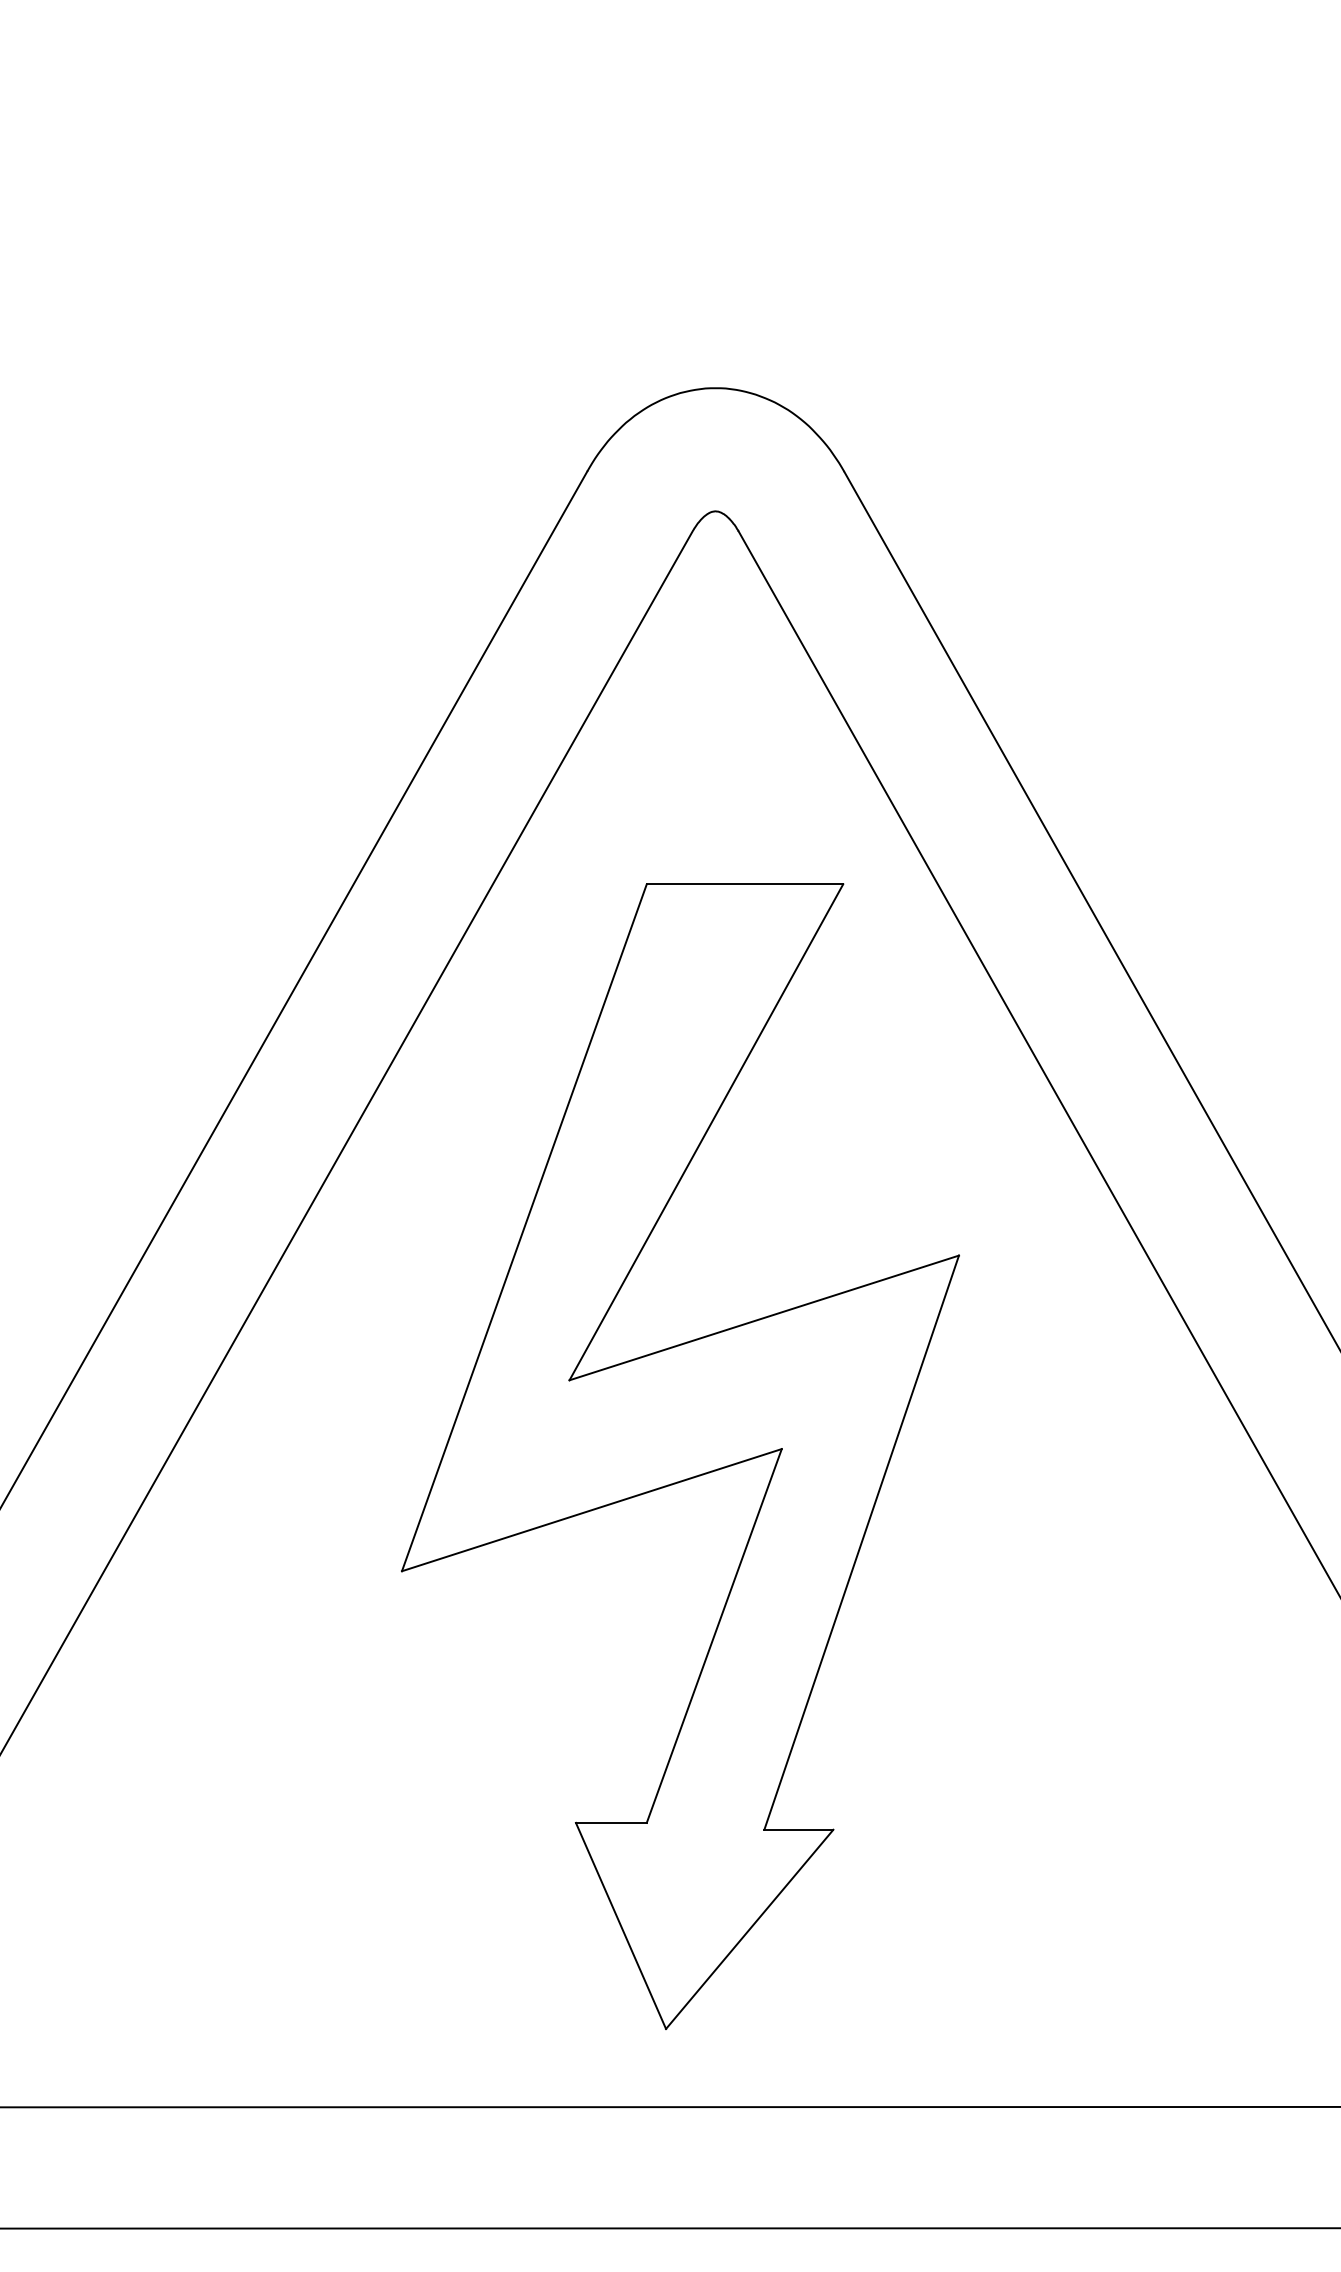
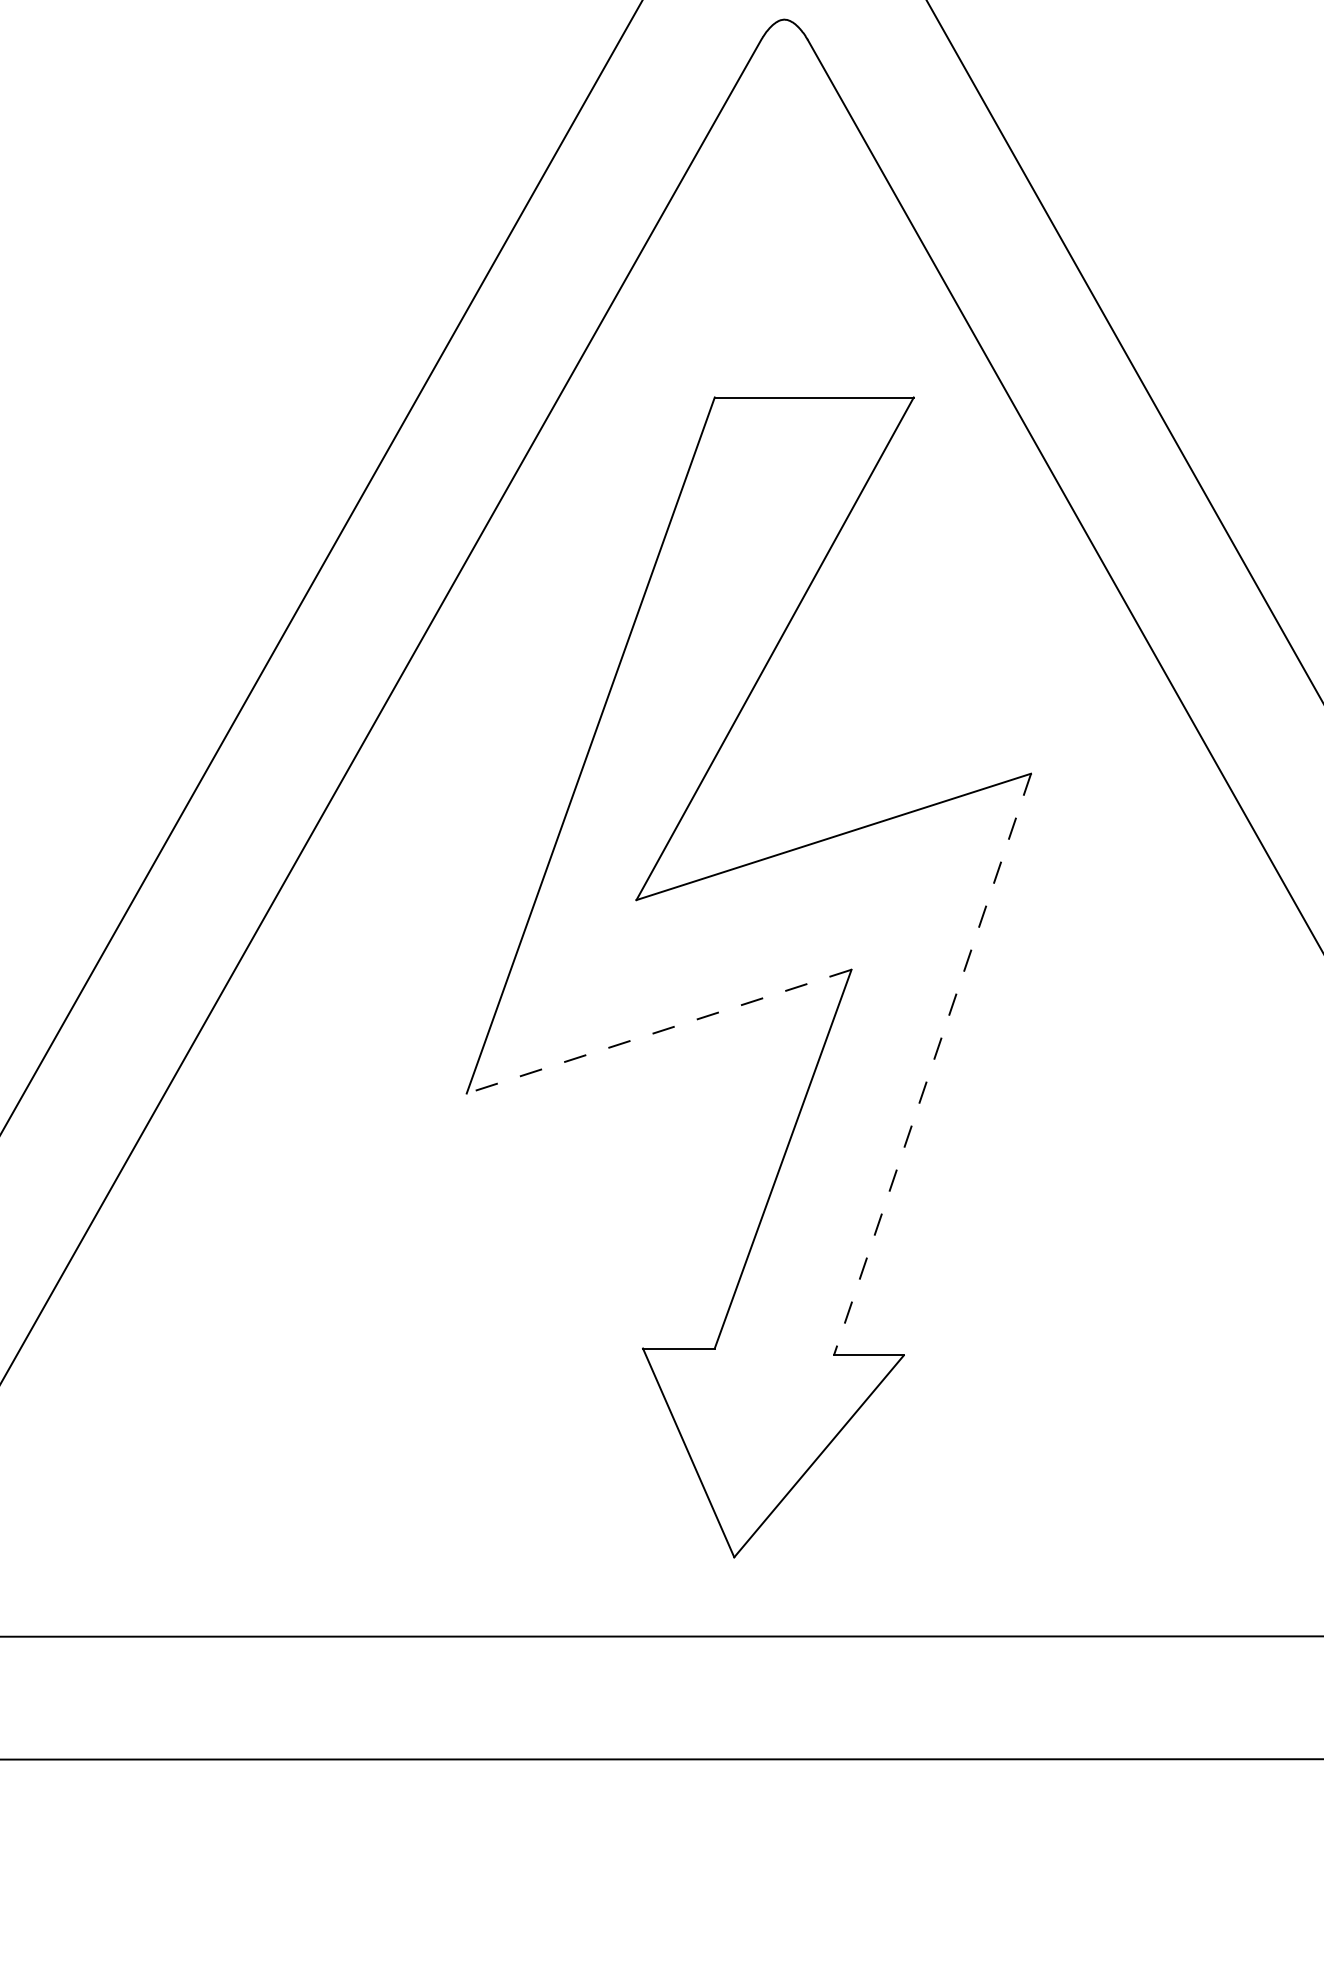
line: (591, 1510) -> (658, 1031), solid -> dashed
line: (861, 1543) -> (932, 1065), solid -> dashed

